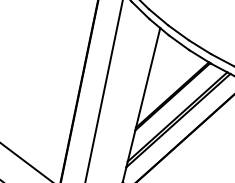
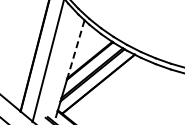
line: (147, 78) -> (75, 49), solid -> dashed

